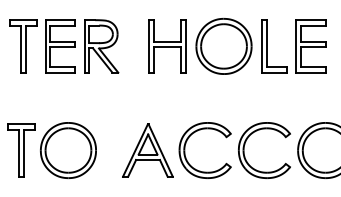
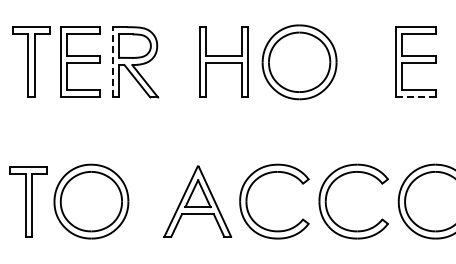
line: (84, 45) -> (113, 61), solid -> dashed
part: (267, 45) -> (357, 61), removed
line: (310, 72) -> (415, 97), solid -> dashed

